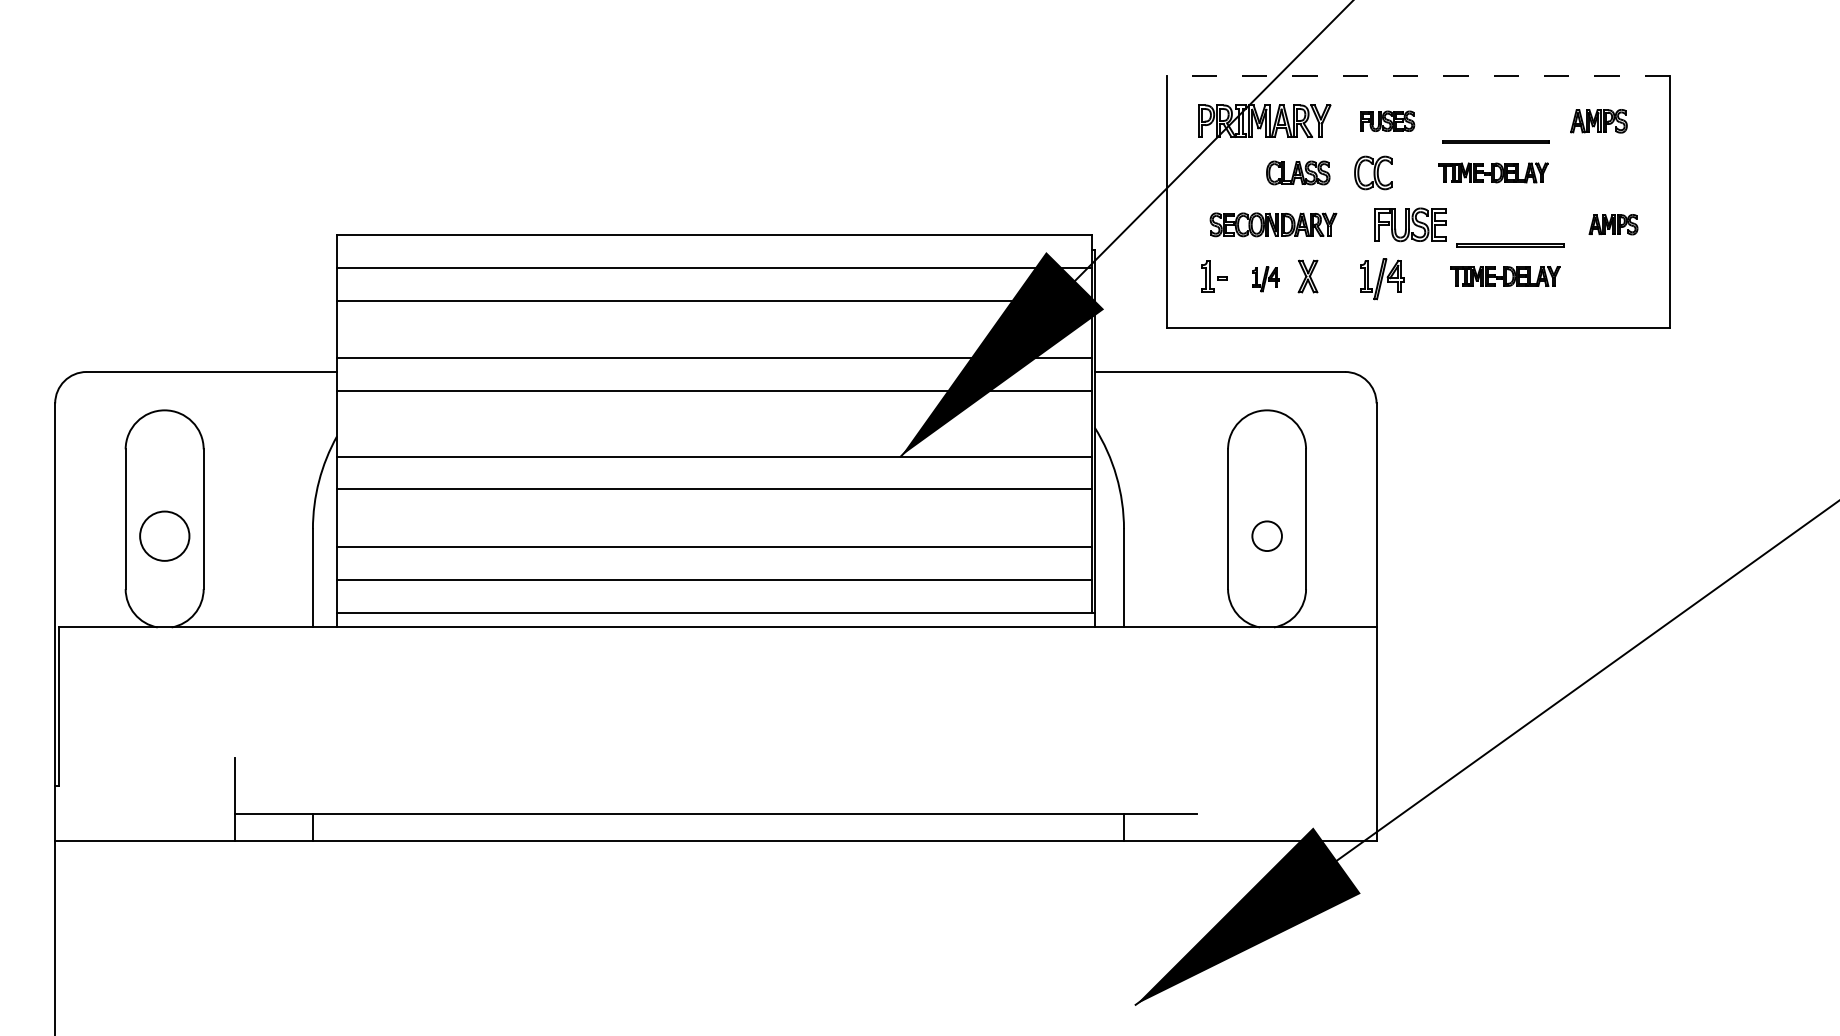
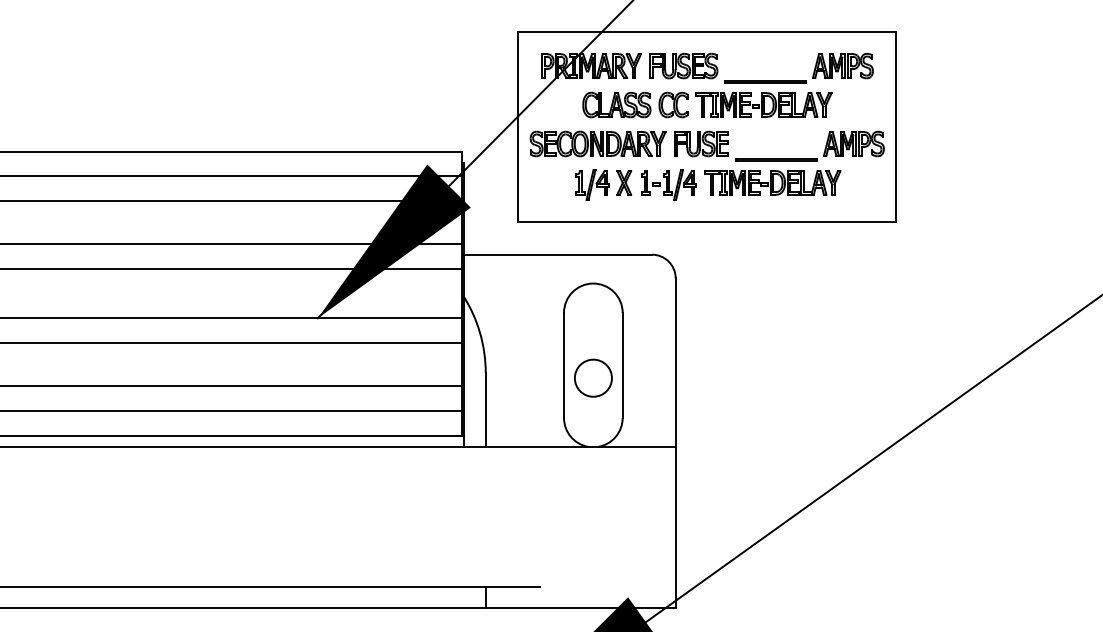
line: (1418, 76) -> (707, 32), dashed -> solid
part: (1387, 121) -> (683, 66), size x1.67
part: (1598, 121) -> (842, 66), size x1.43
part: (1297, 172) -> (616, 104), size x1.43
part: (1493, 172) -> (763, 104), size x1.67
part: (1273, 224) -> (598, 143), size x1.43
part: (1613, 224) -> (853, 143), size x1.67
part: (1214, 276) -> (650, 182), moved
part: (1505, 276) -> (772, 182), size x1.67
part: (1265, 279) -> (592, 185), size x1.67
circle: (1266, 535) -> (592, 377), size x1.67

